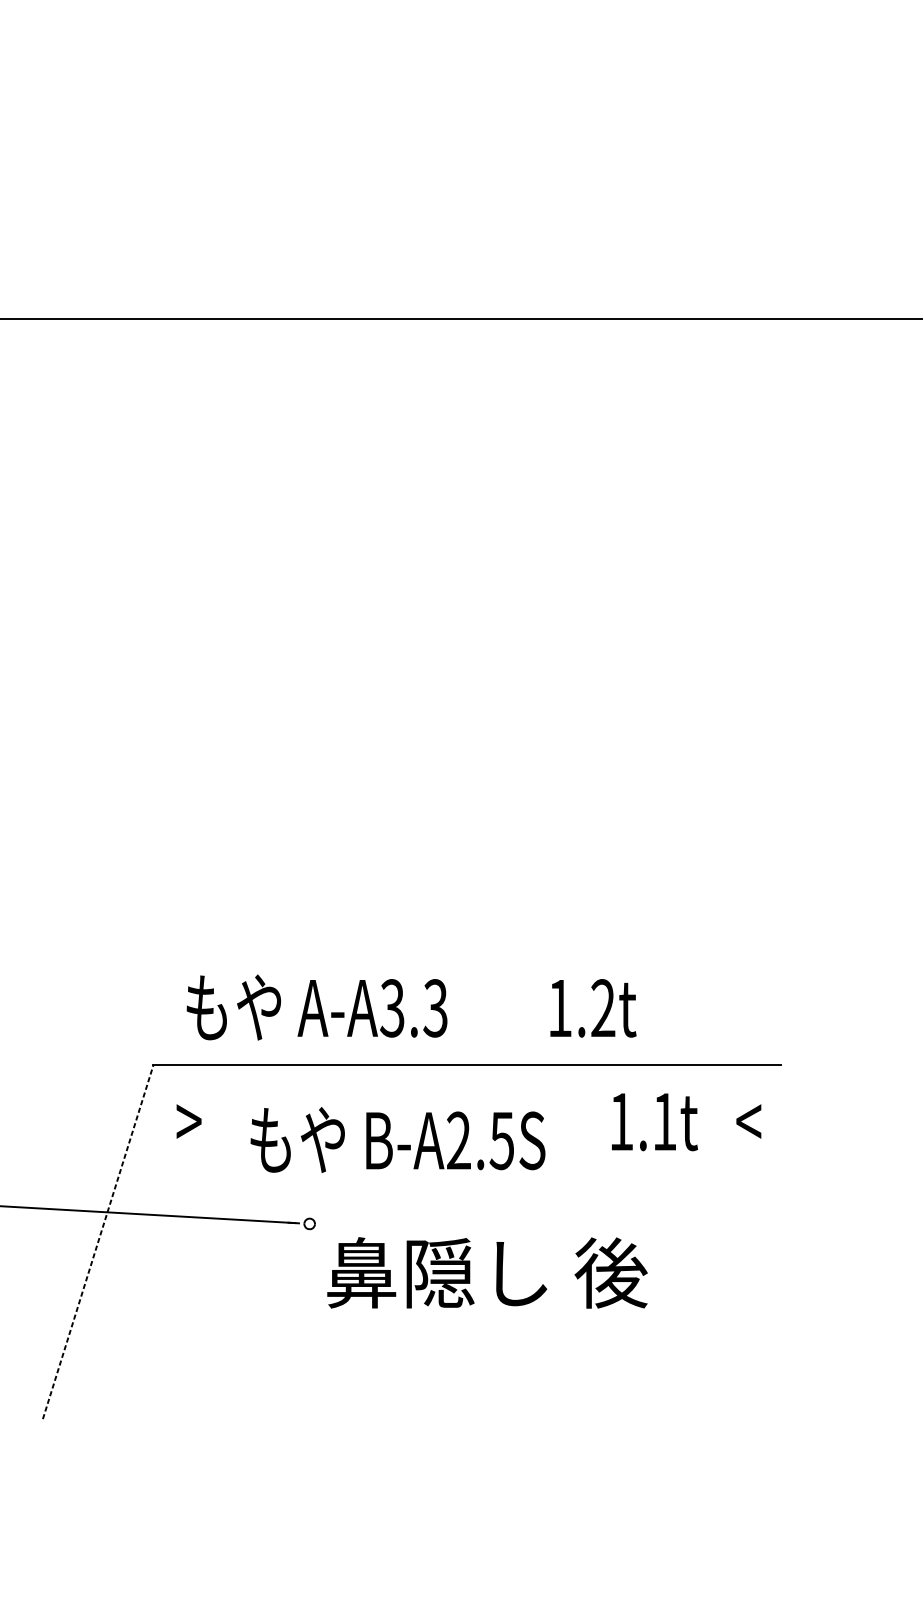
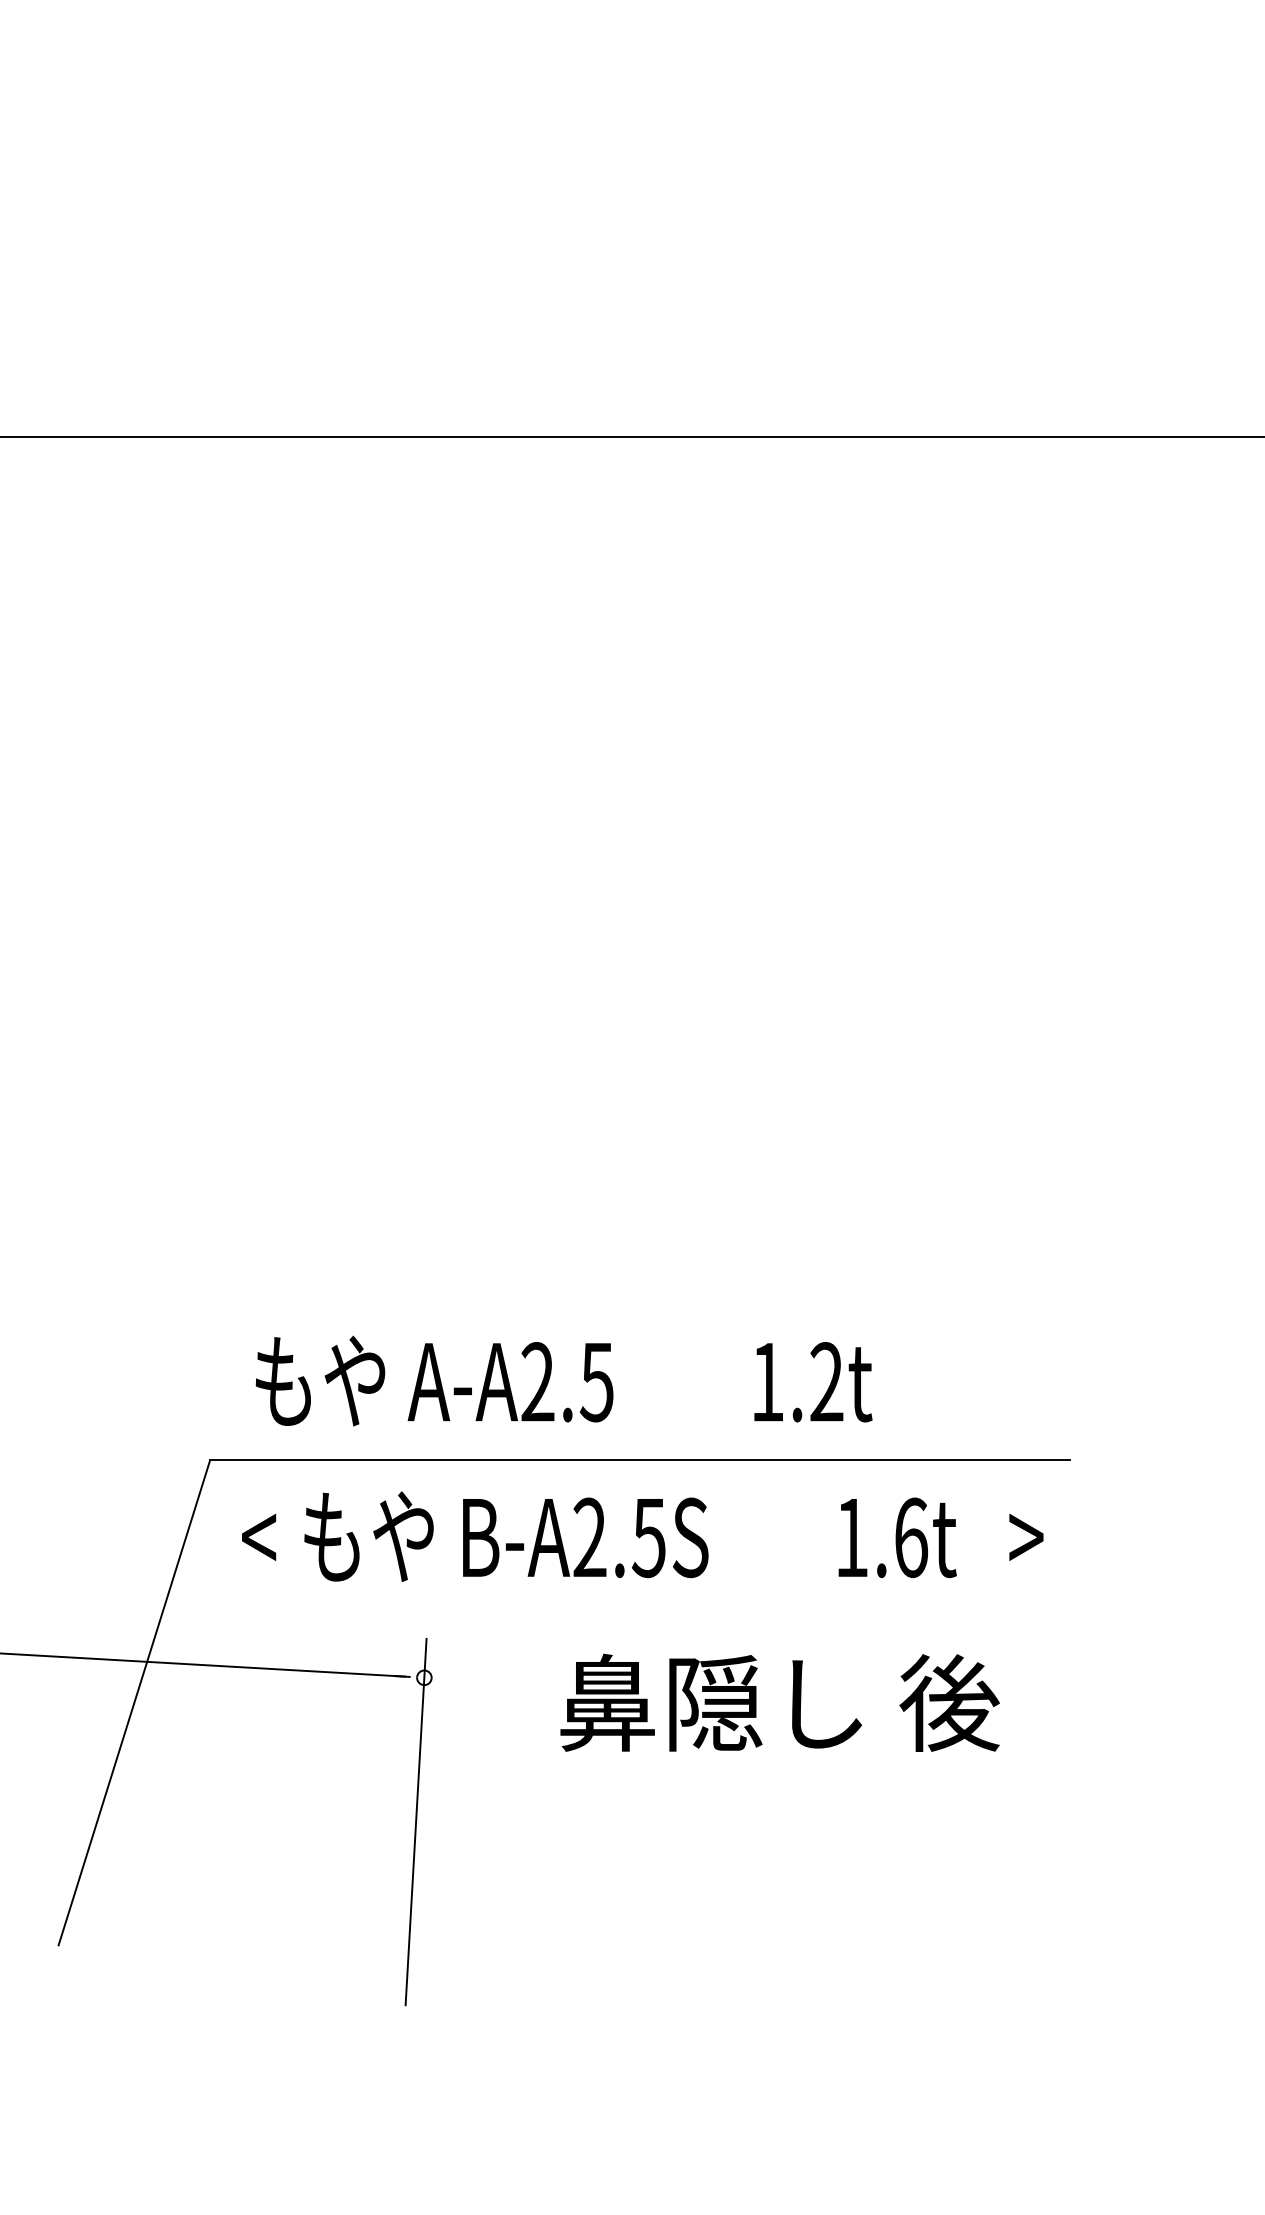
text: (413, 1008) -> (566, 1382), A-A3.3 -> A-A2.5
text: (189, 1120) -> (259, 1536), > -> <
text: (748, 1120) -> (1026, 1536), < -> >
text: (665, 1121) -> (911, 1537), 1.1t -> 1.6t
text: (398, 1139) -> (506, 1536), moved
line: (98, 1241) -> (134, 1702), dashed -> solid
text: (487, 1272) -> (779, 1702), moved
line: (303, 1328) -> (415, 1821), added

